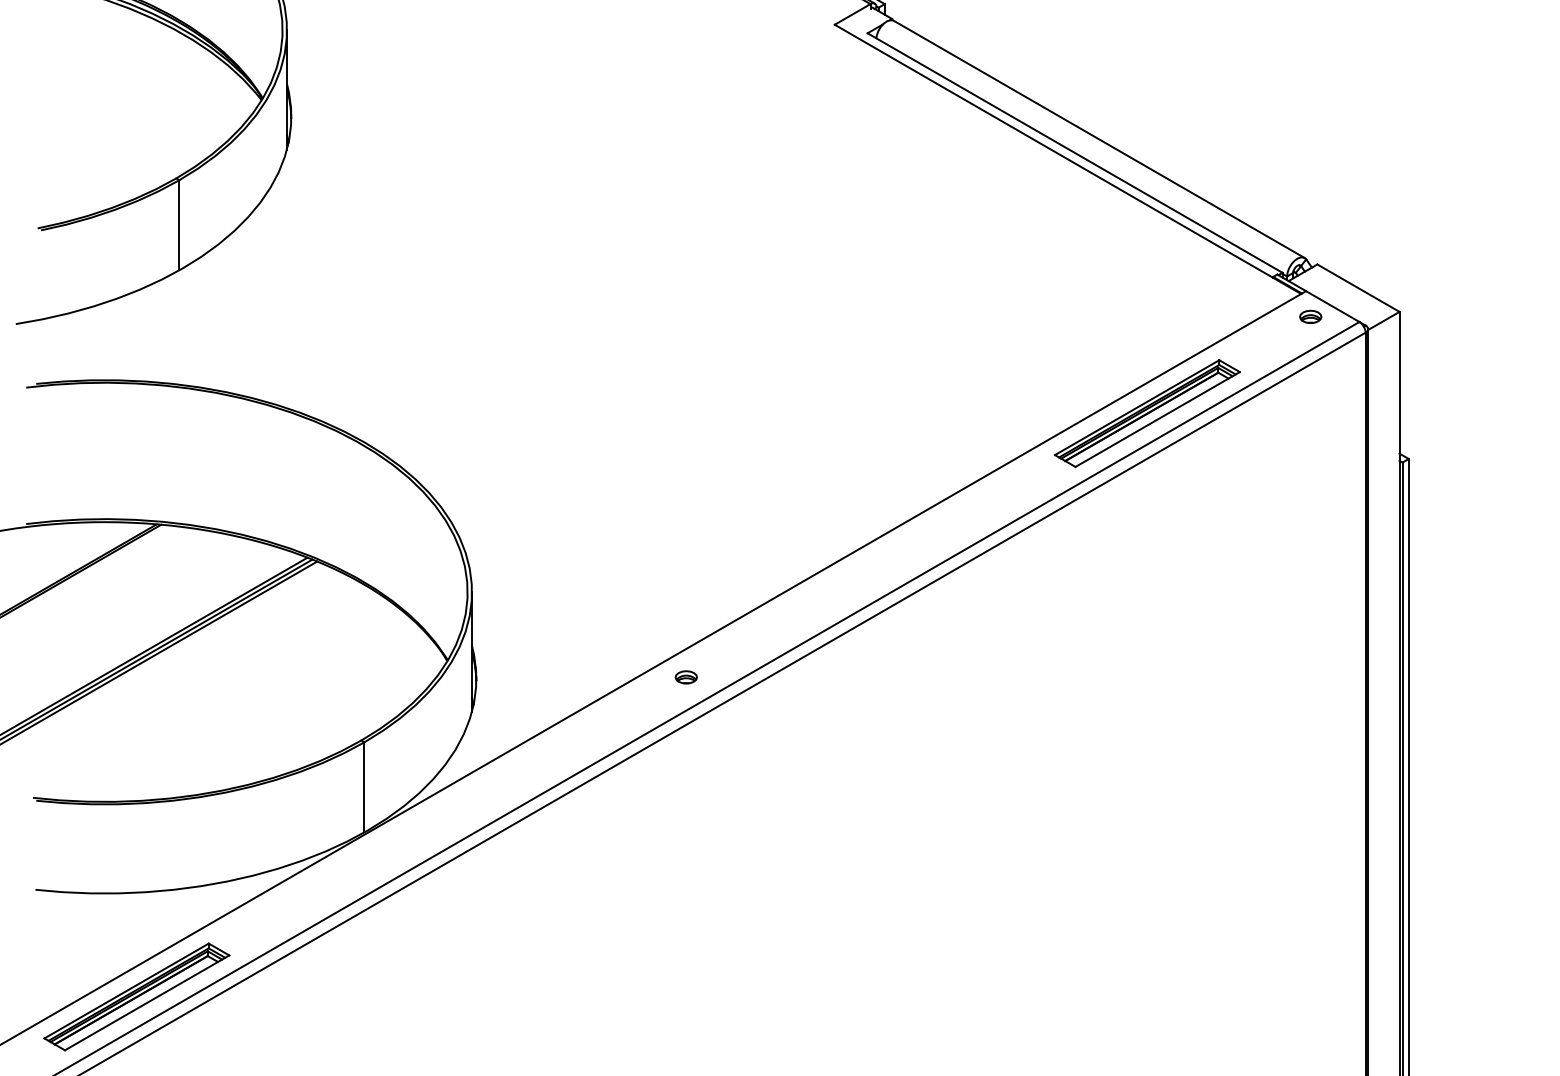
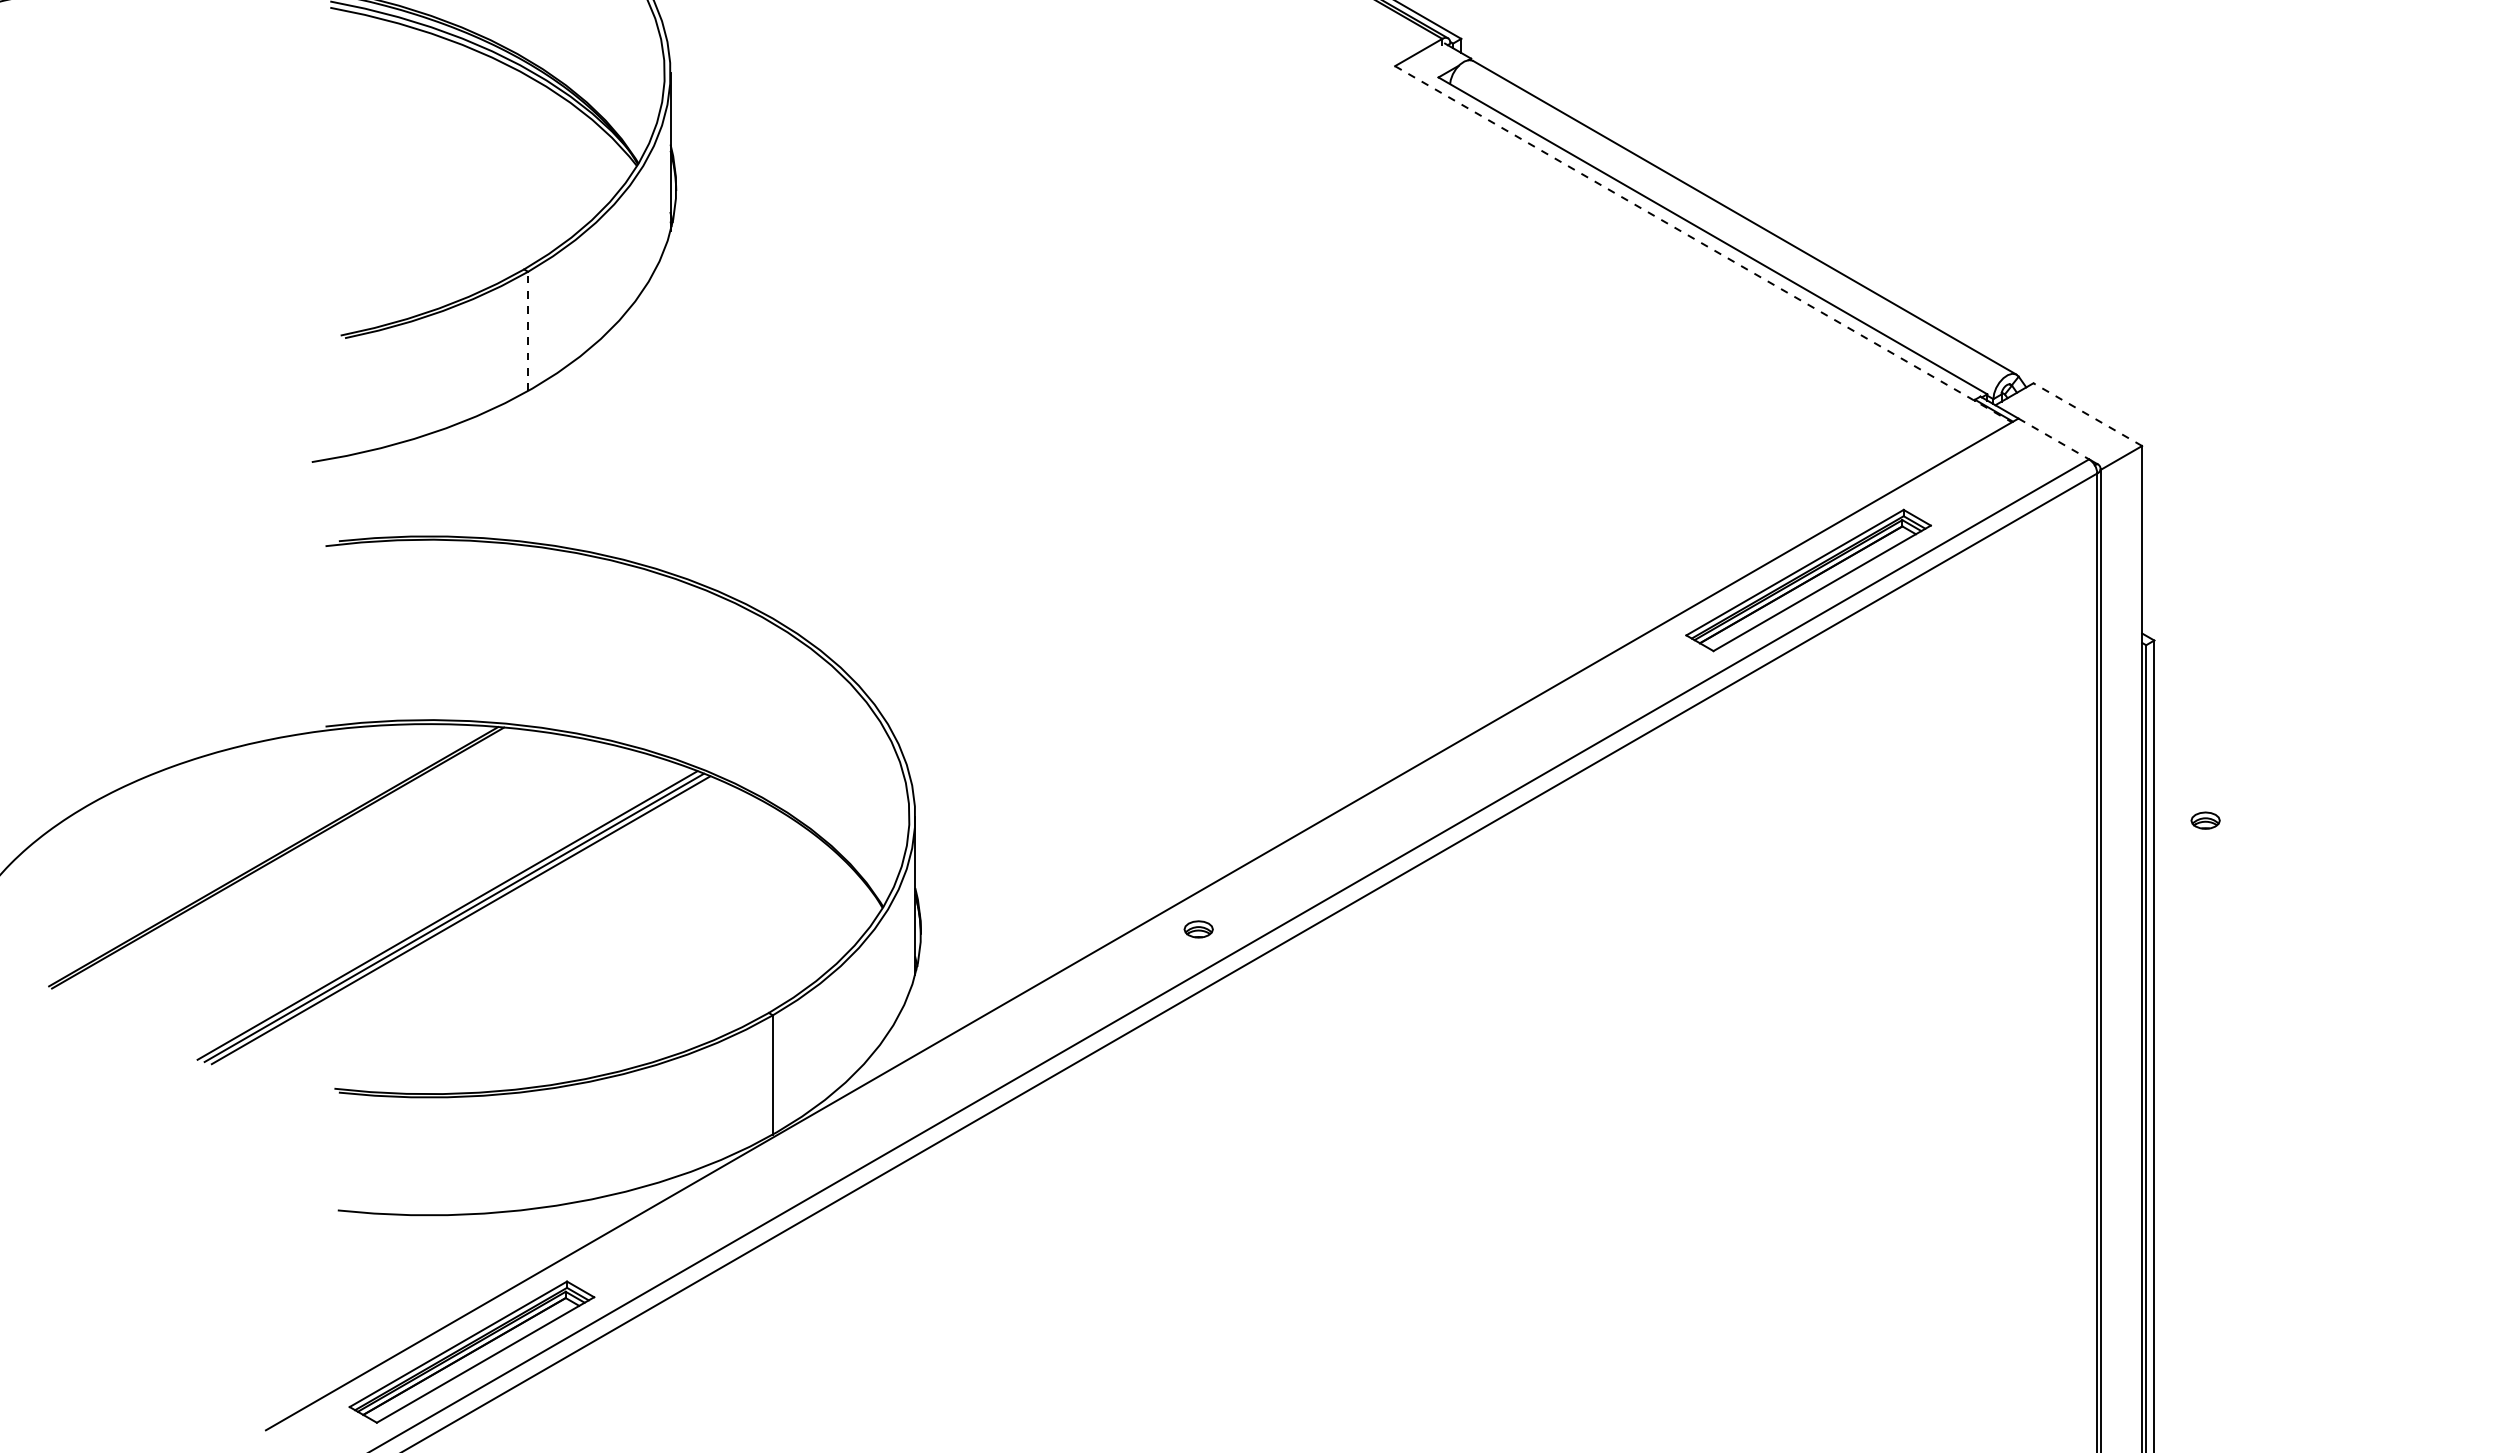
line: (1067, 159) -> (1703, 244), solid -> dashed
line: (179, 225) -> (528, 331), solid -> dashed
line: (1358, 288) -> (2087, 414), solid -> dashed
line: (1332, 306) -> (2053, 438), solid -> dashed
part: (1310, 316) -> (2205, 820), moved

